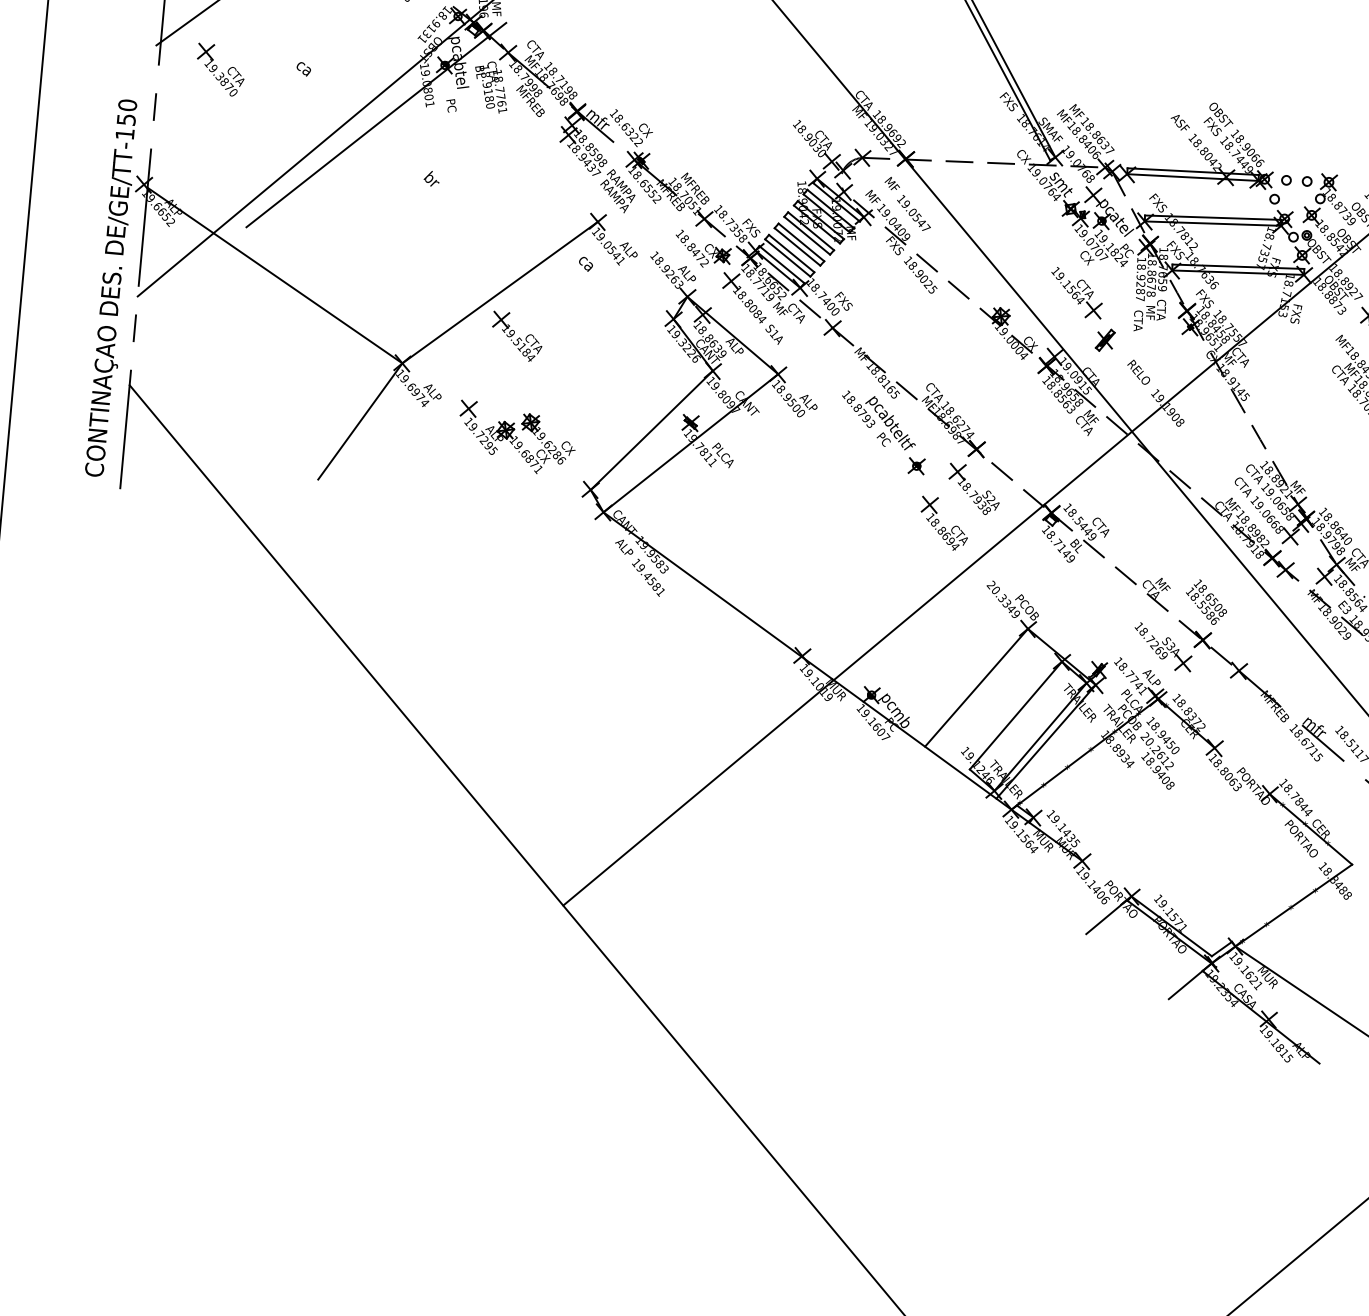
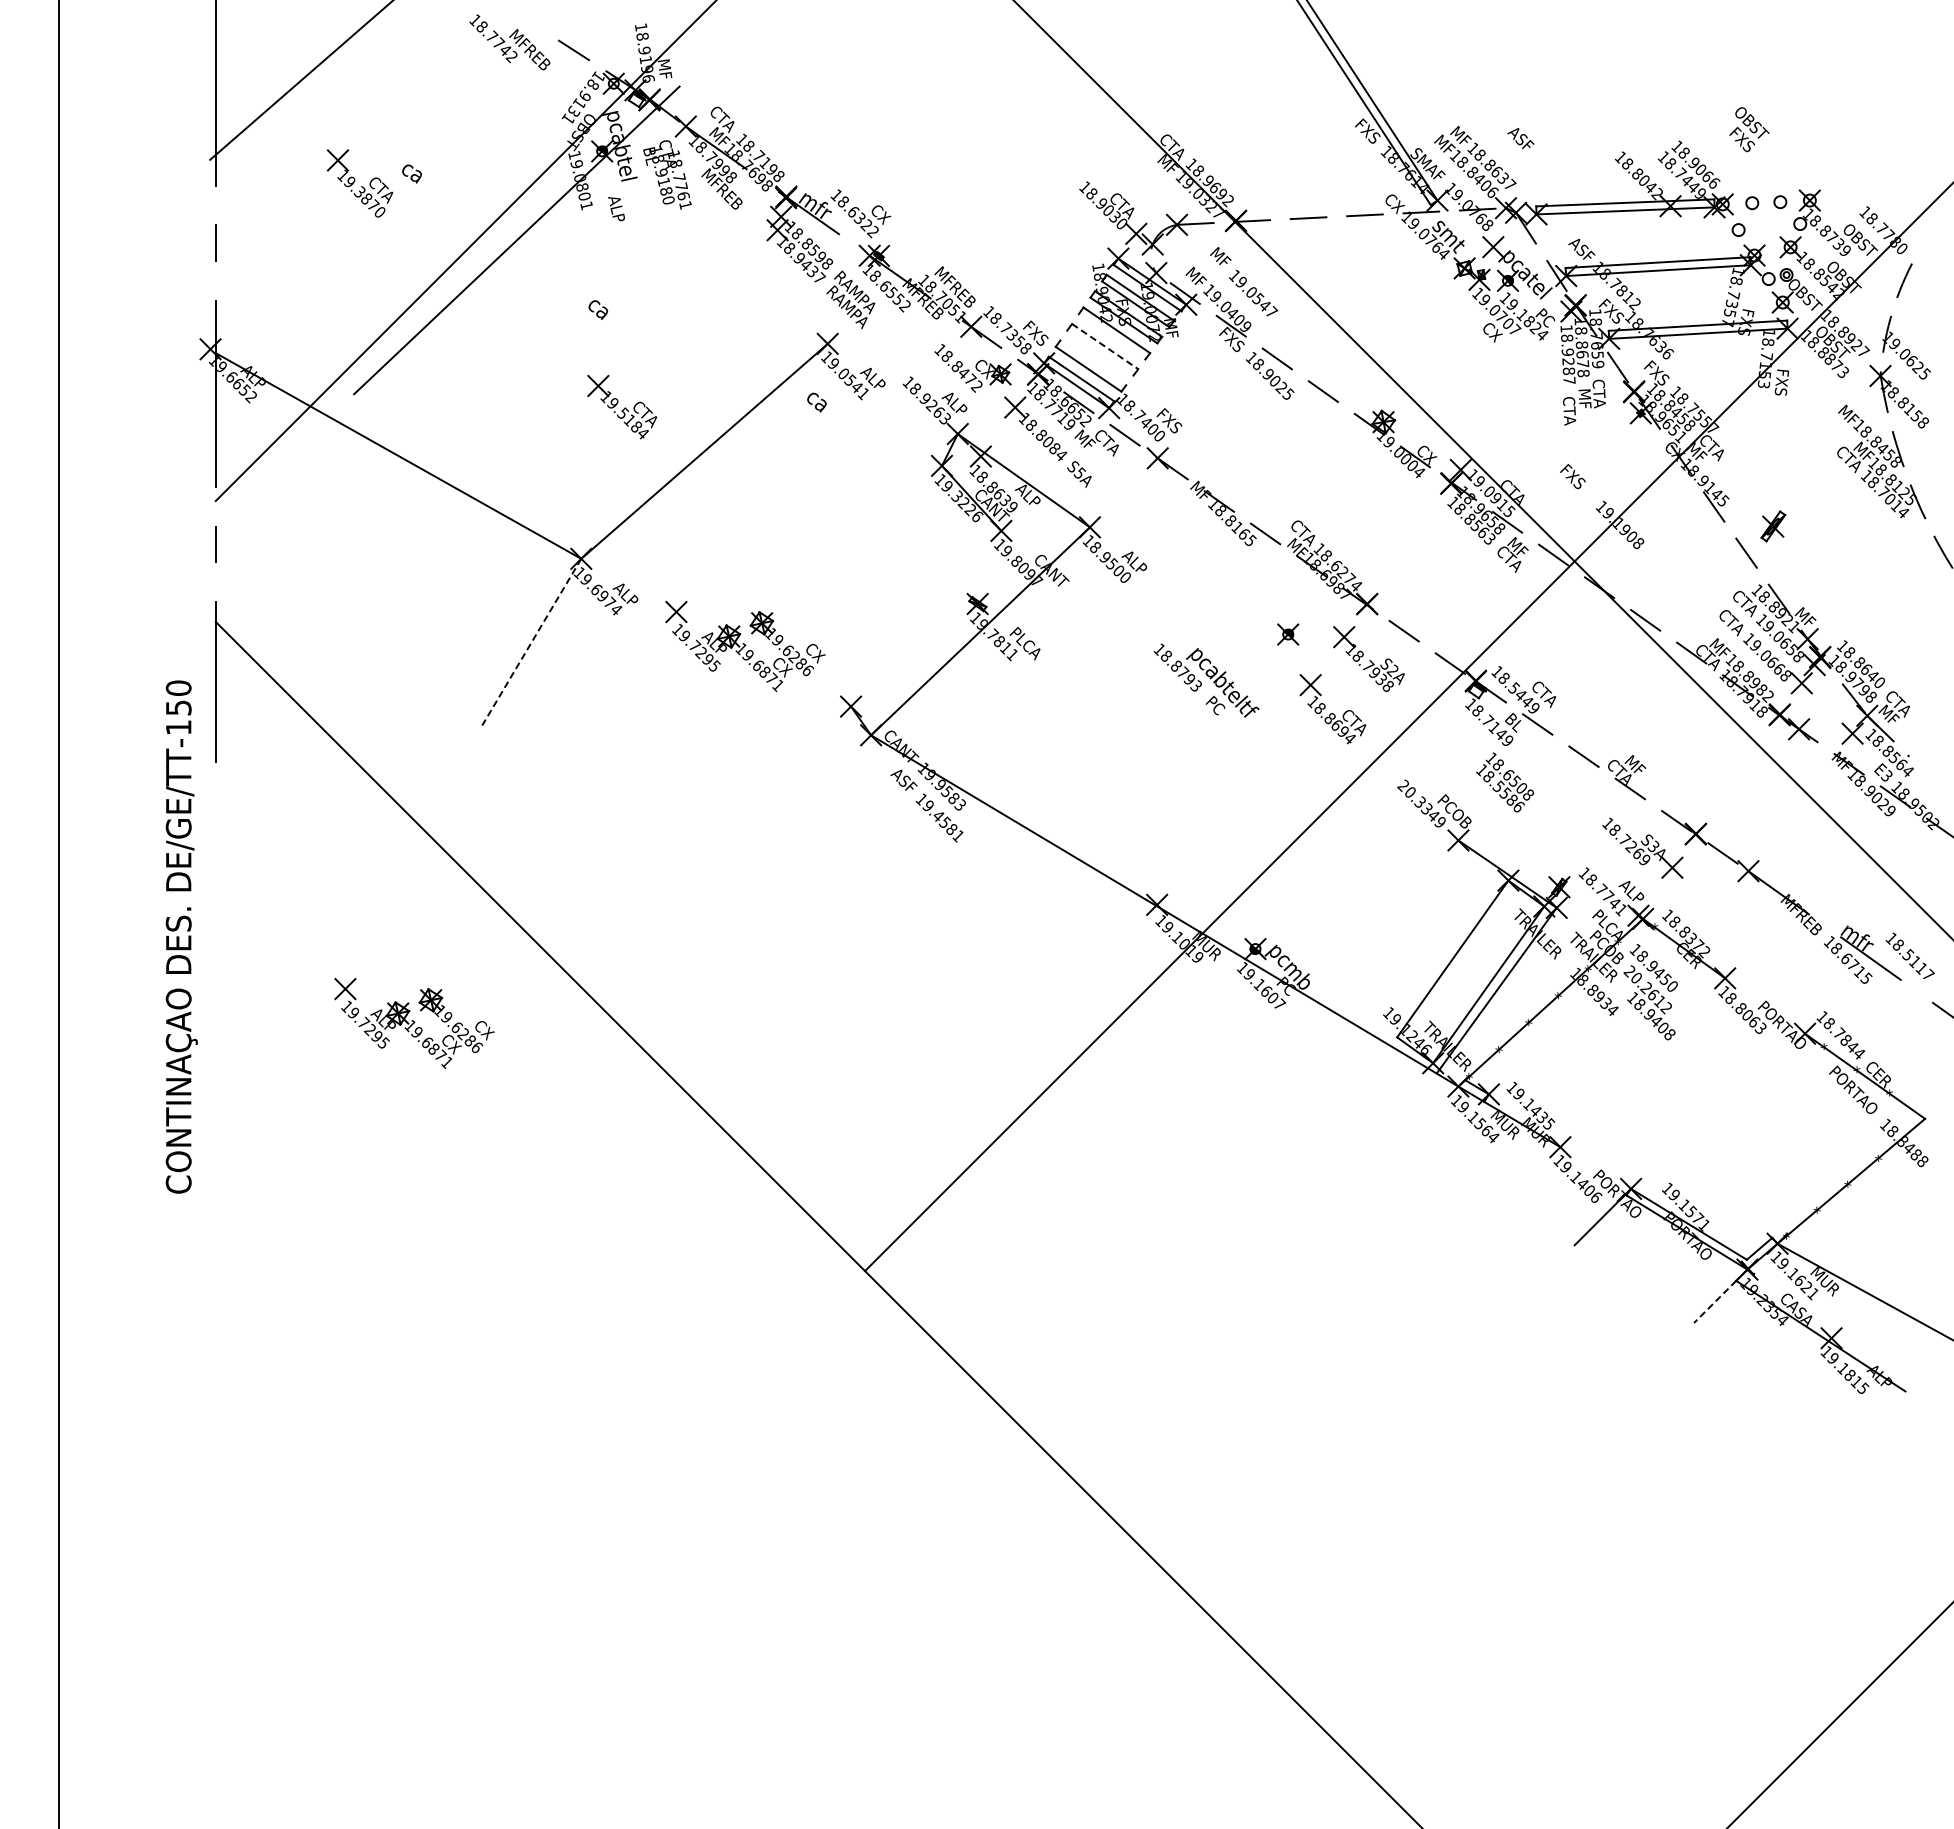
part: (220, 70) -> (359, 183), moved
text: (451, 108) -> (616, 208), PC -> ALP
text: (1218, 119) -> (1749, 129), moved
text: (1180, 122) -> (1520, 138), moved
text: (431, 179) -> (598, 307), br -> ca
text: (1157, 202) -> (1581, 249), FXS -> ASF
line: (806, 235) -> (1111, 336), removed
line: (801, 242) -> (1105, 346), solid -> dashed
line: (797, 246) -> (1100, 352), removed
line: (791, 253) -> (1093, 362), removed
text: (113, 287) -> (181, 936), moved
part: (1076, 292) -> (1482, 380), removed
text: (774, 333) -> (1079, 473), S1A -> S5A
part: (517, 336) -> (622, 406), moved
part: (1105, 340) -> (1773, 526), moved
text: (1140, 373) -> (1578, 481), RELO -> FXS
text: (878, 420) -> (1206, 680), moved
line: (360, 421) -> (531, 642), solid -> dashed
line: (652, 430) -> (926, 618), removed
text: (627, 549) -> (907, 782), ALP -> ASF
text: (1206, 602) -> (1505, 782), moved
line: (976, 687) -> (1395, 926), removed
part: (248, 692) -> (414, 1022), added
line: (1186, 984) -> (1715, 1301), solid -> dashed

